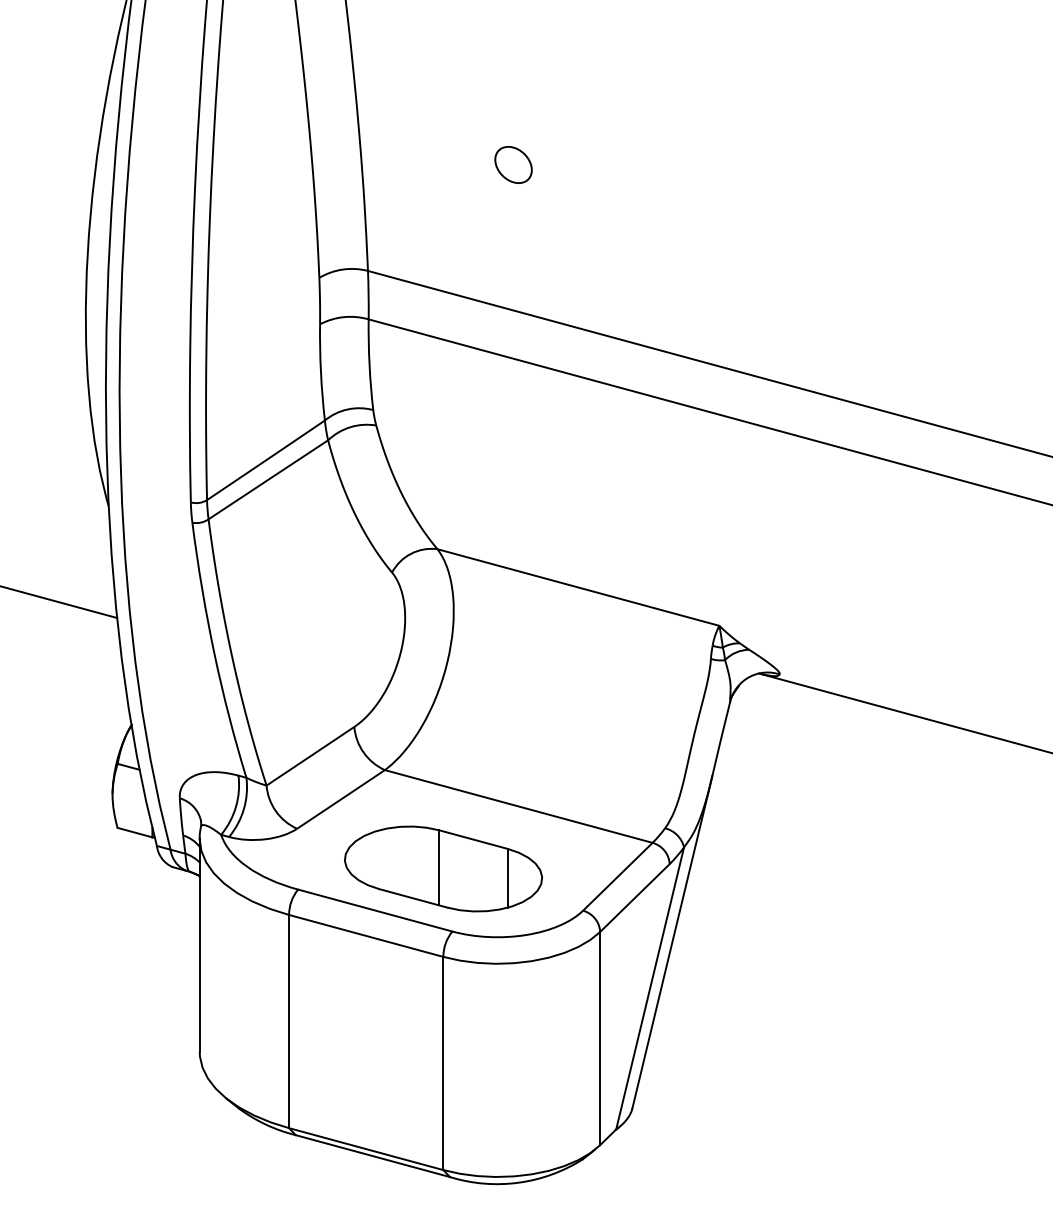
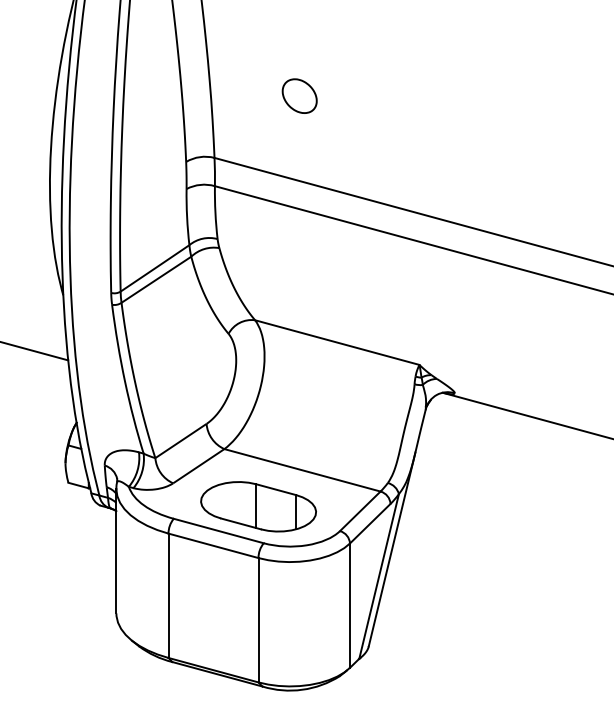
part: (511, 163) -> (298, 95), size x1.6

